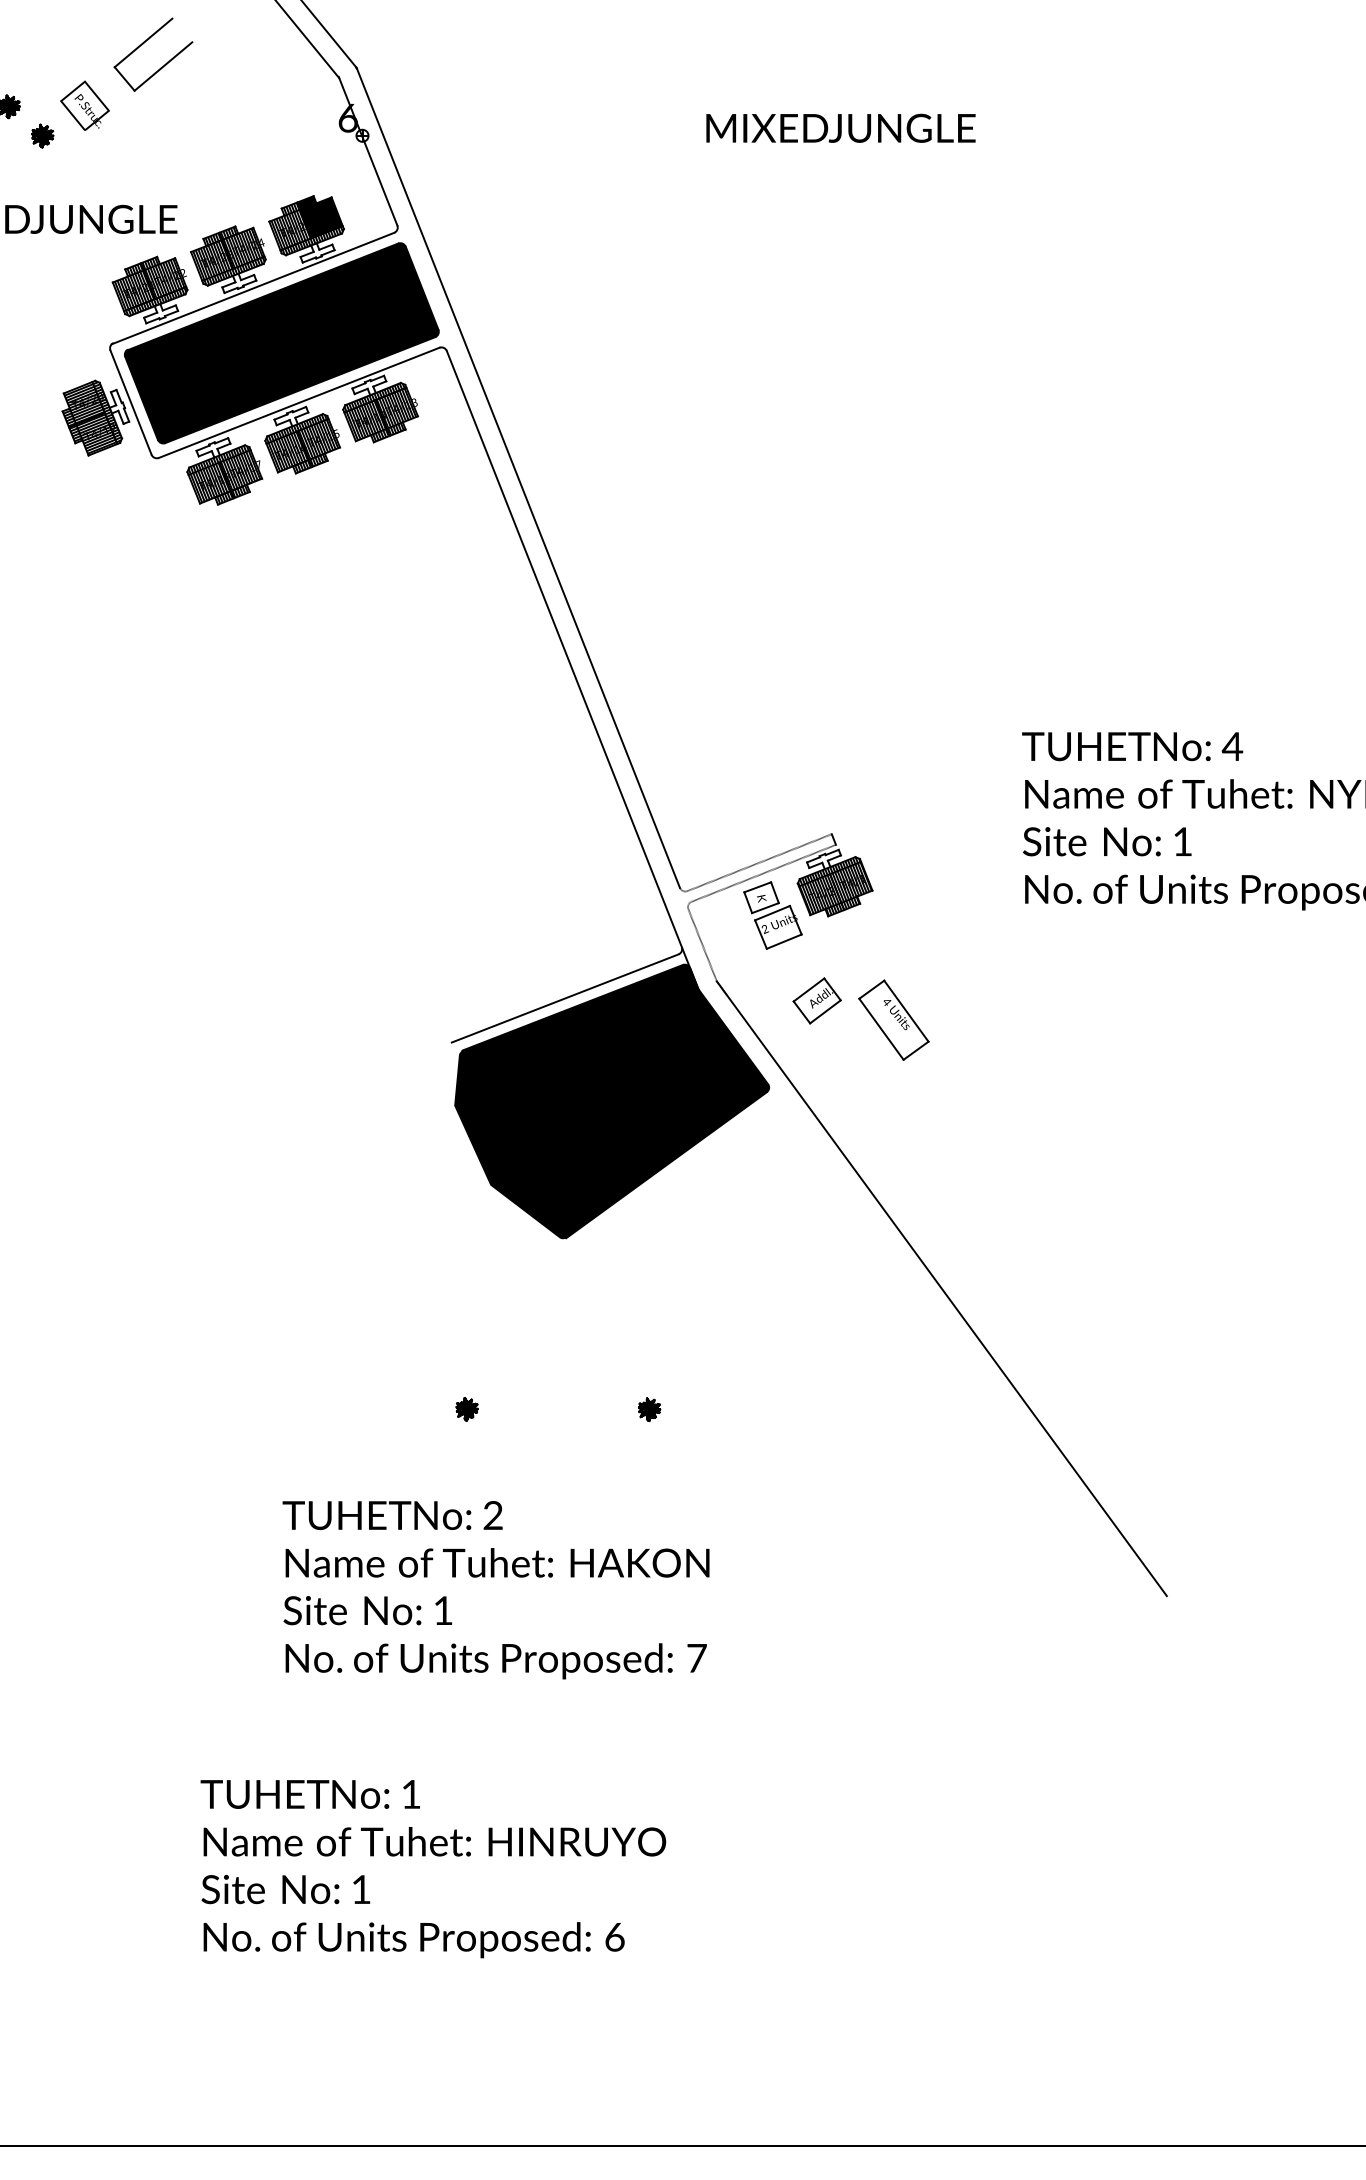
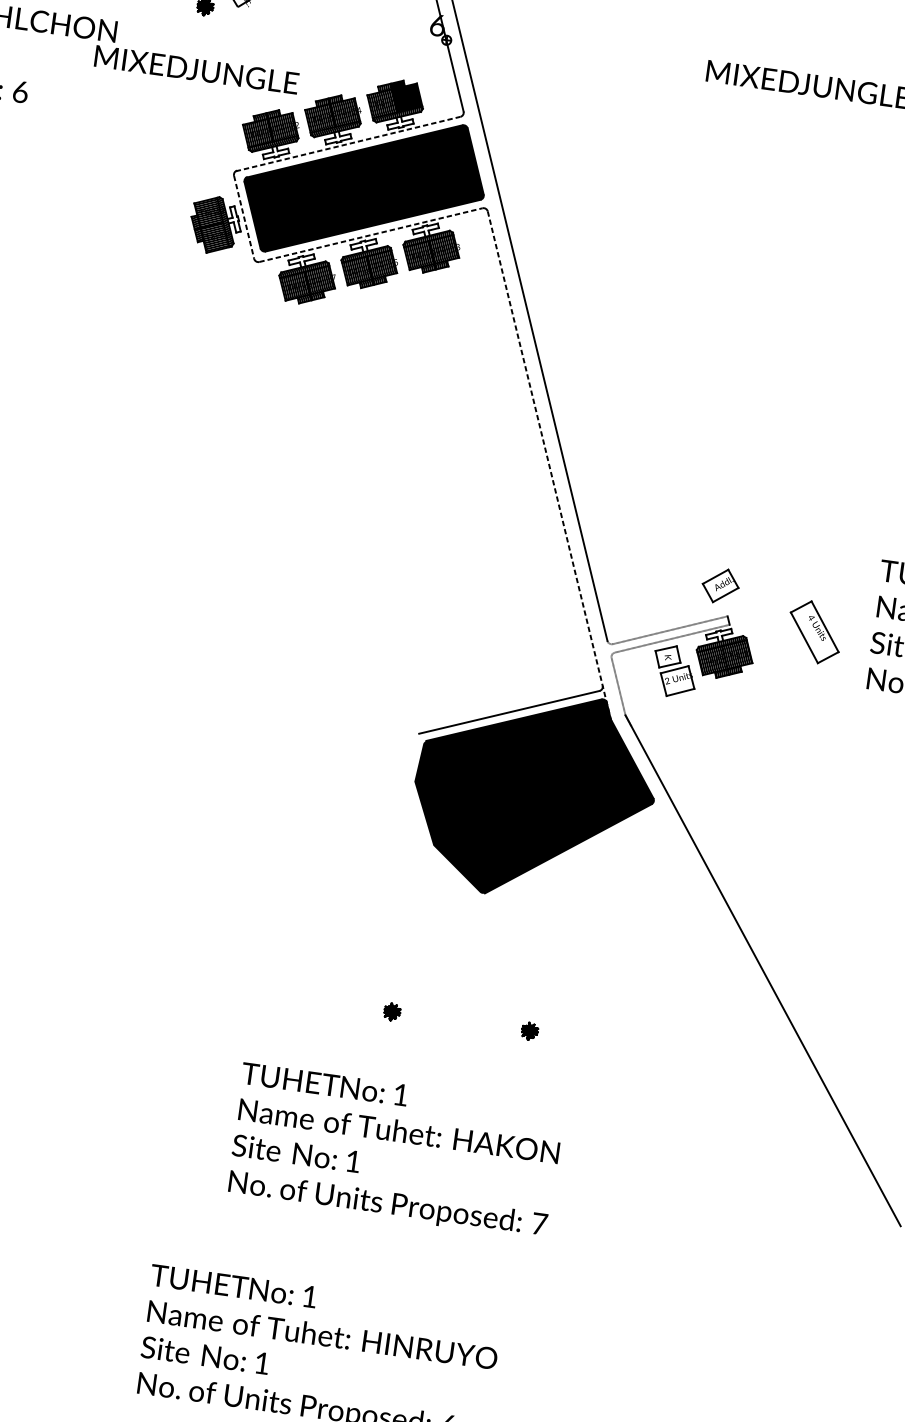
line: (252, 288) -> (347, 143), solid -> dashed
line: (299, 402) -> (371, 234), solid -> dashed
line: (131, 403) -> (244, 218), solid -> dashed
line: (572, 670) -> (549, 465), solid -> dashed
part: (816, 1000) -> (720, 585), moved
part: (893, 1019) -> (814, 631), moved
text: (492, 1515) -> (400, 1094), 2 -> 1

